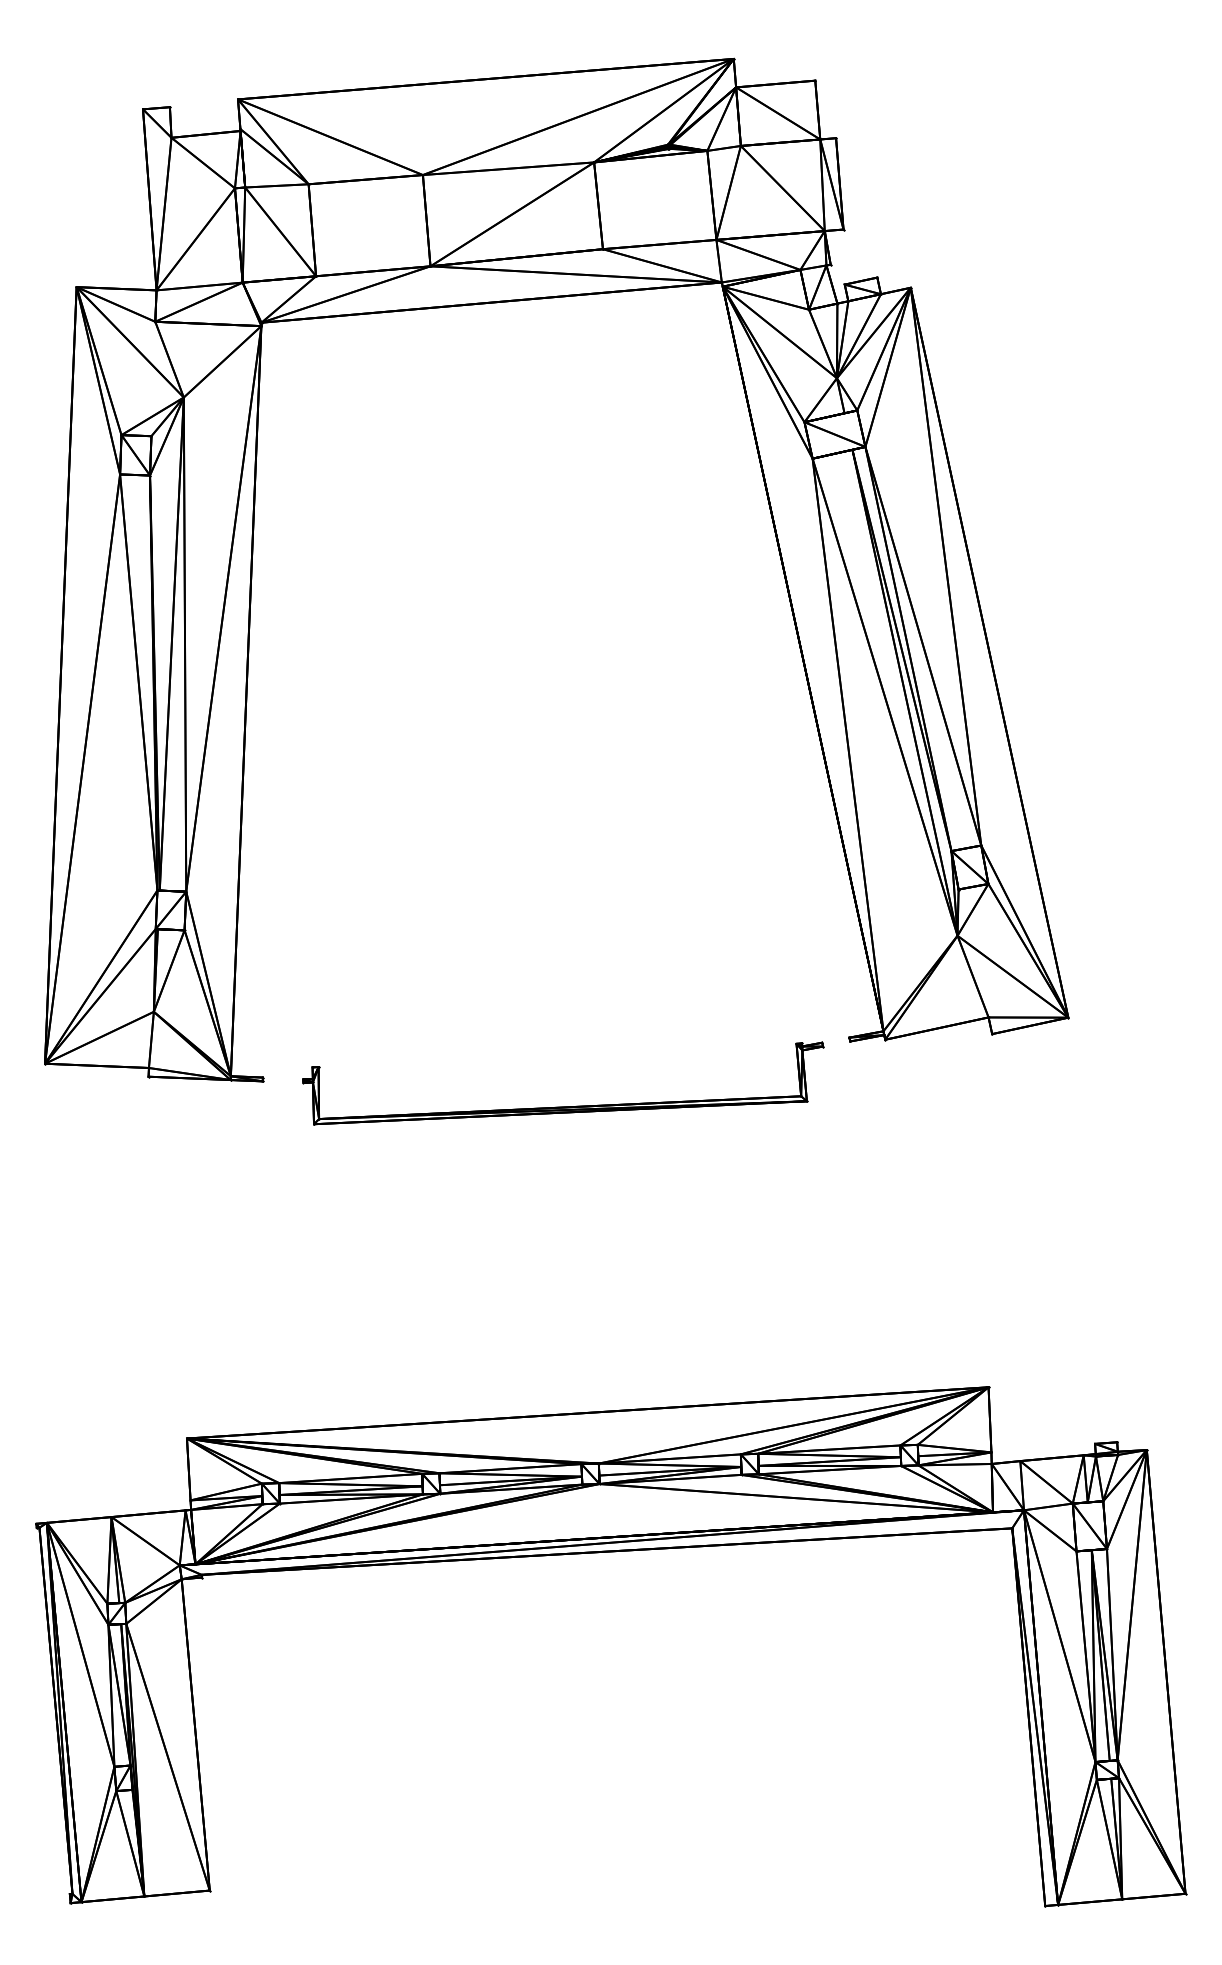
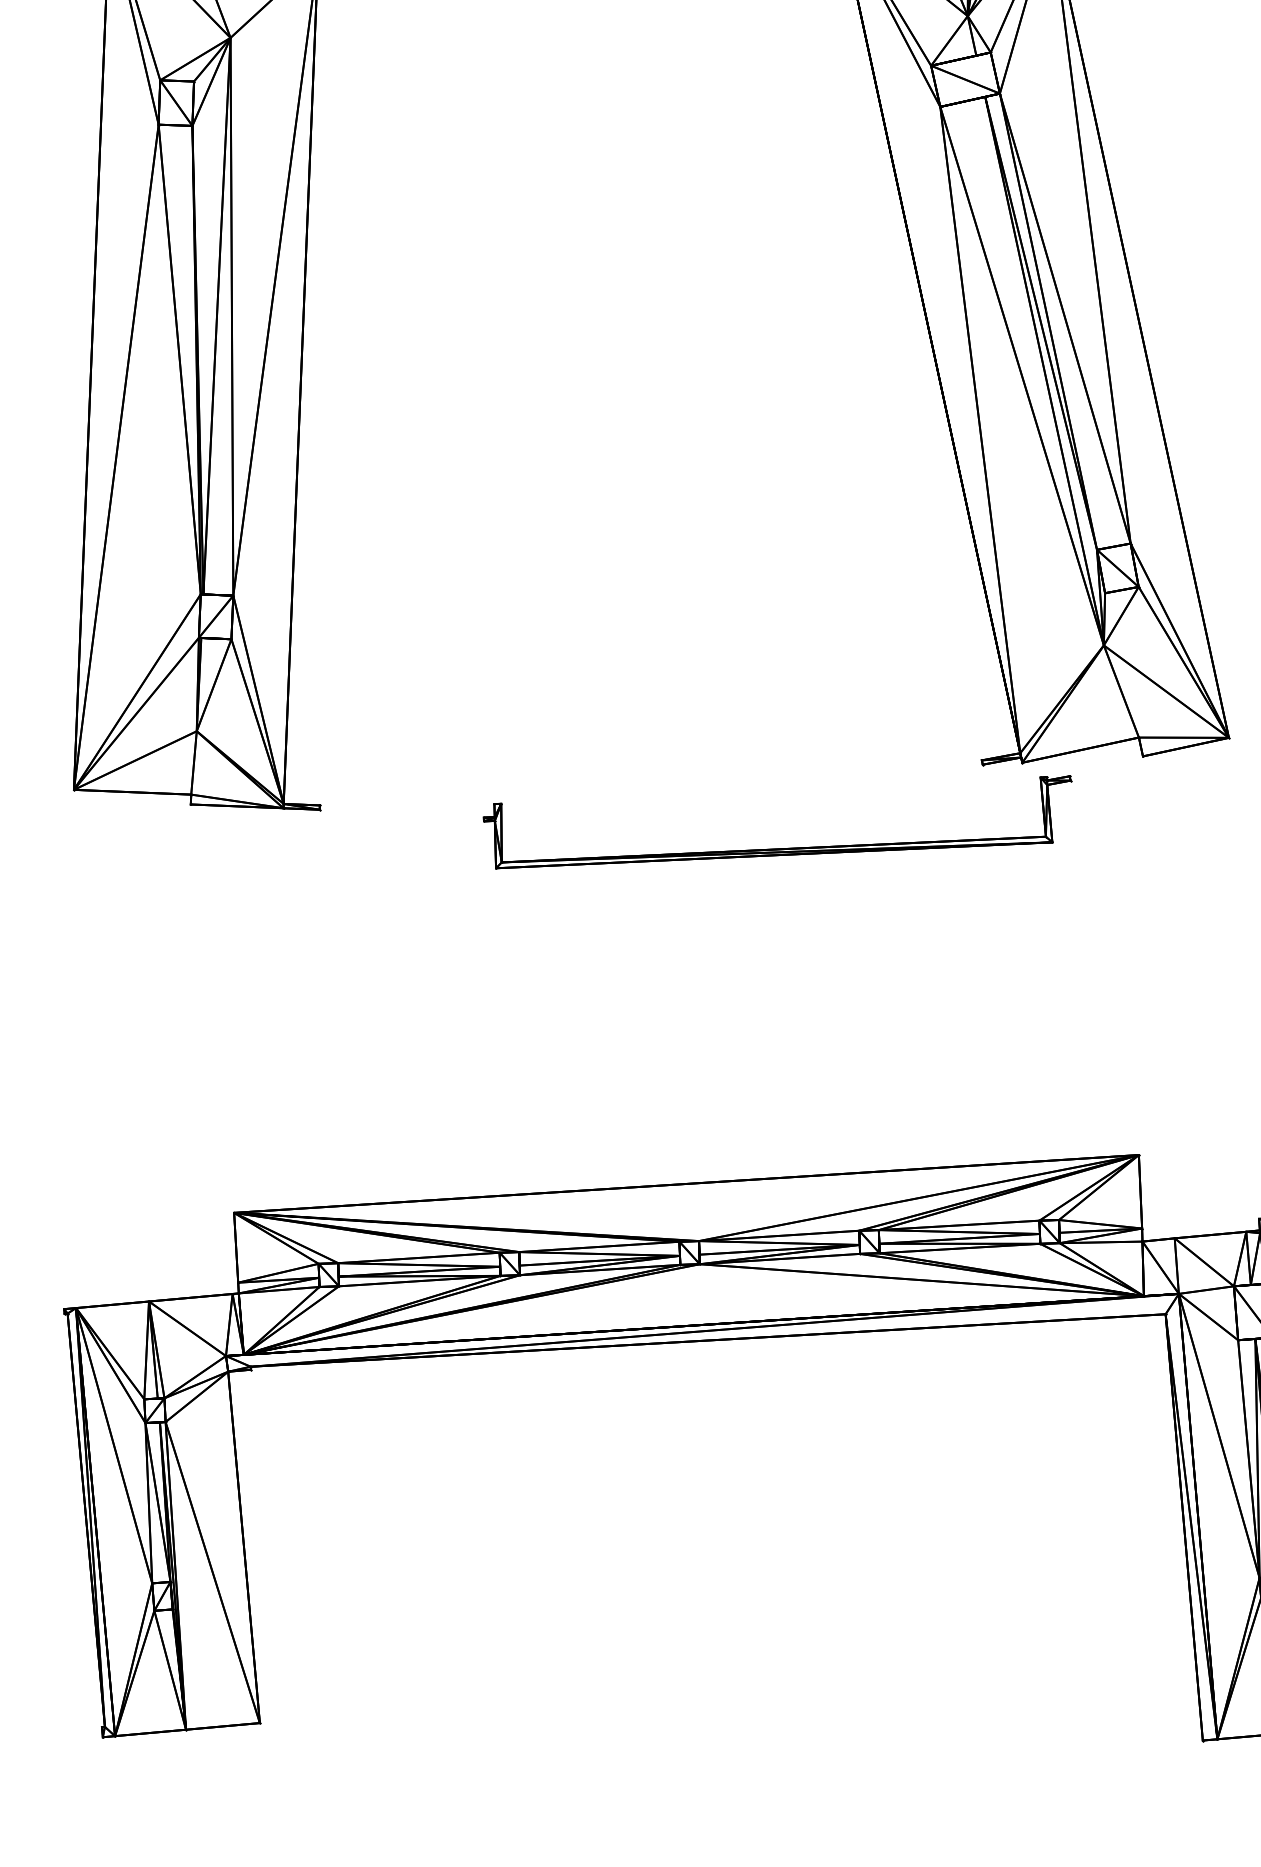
part: (563, 1106) -> (777, 848), moved

